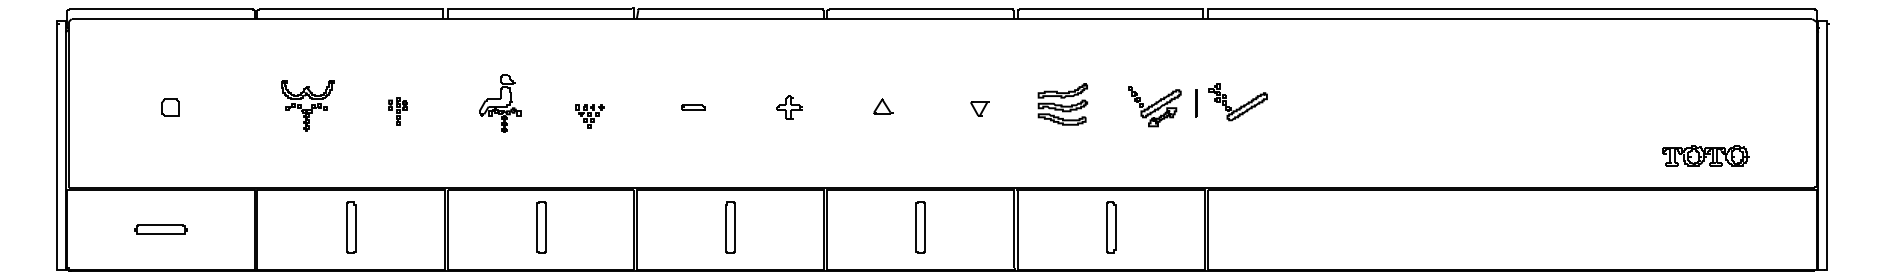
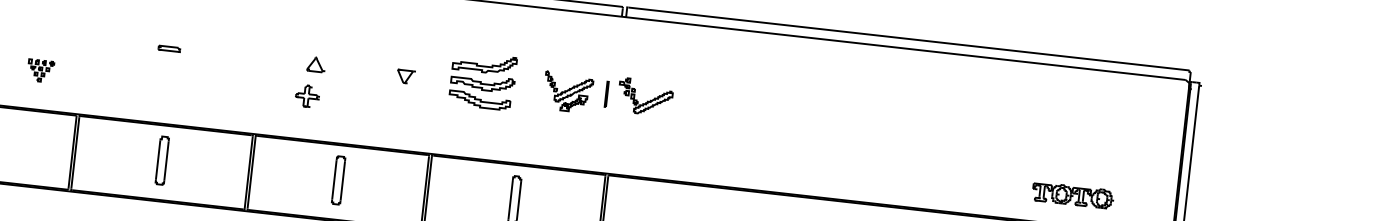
part: (1062, 104) -> (482, 81), size x1.4
part: (693, 107) -> (169, 48), moved
part: (789, 107) -> (307, 96), moved
part: (589, 116) -> (40, 70), moved

